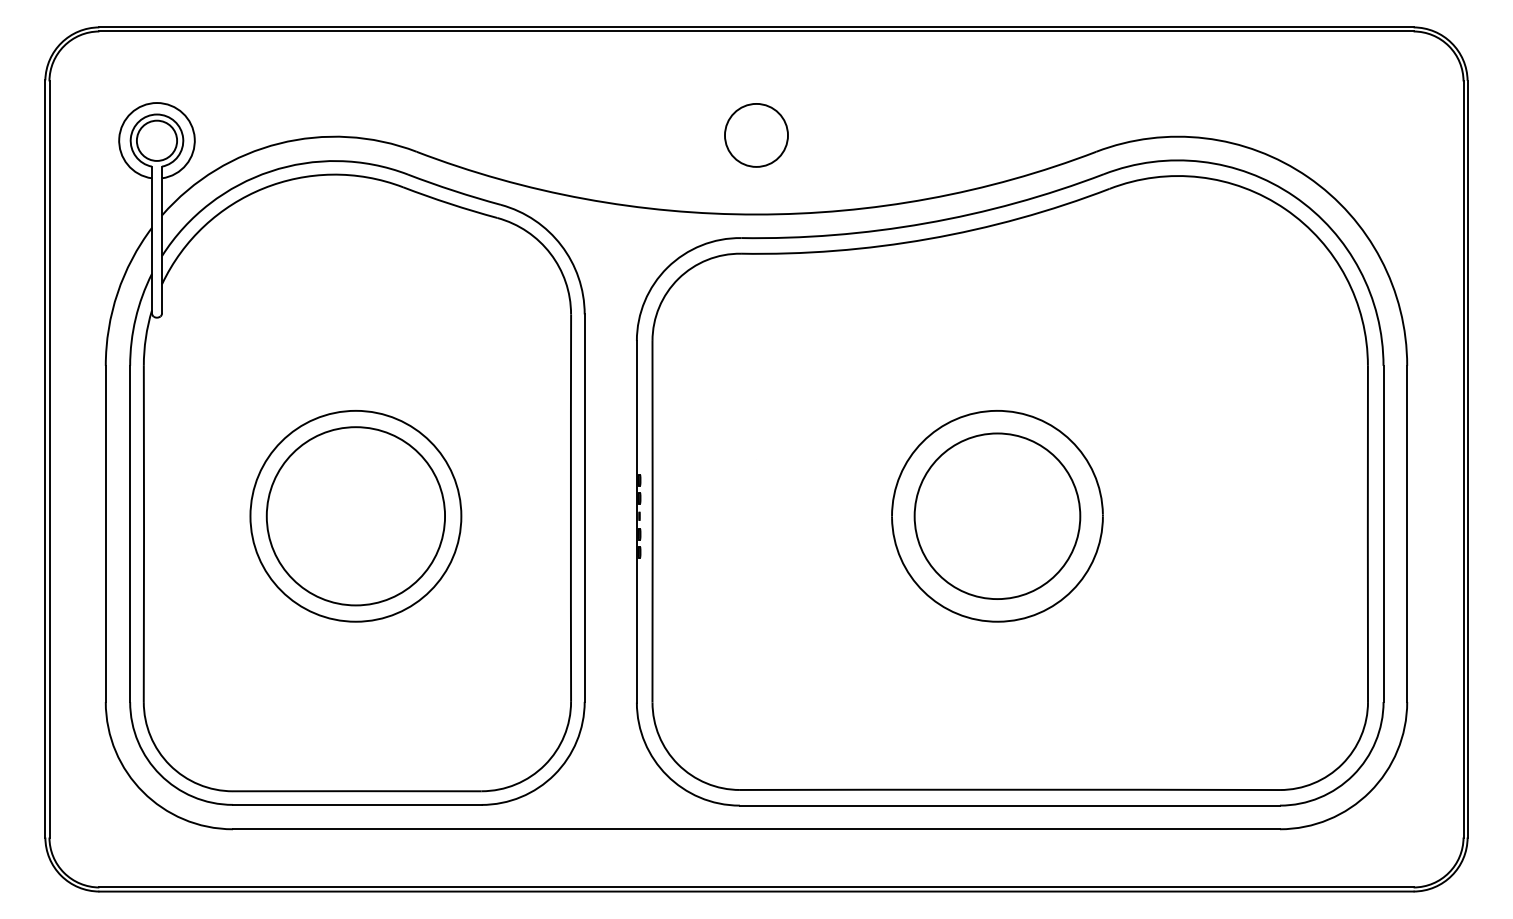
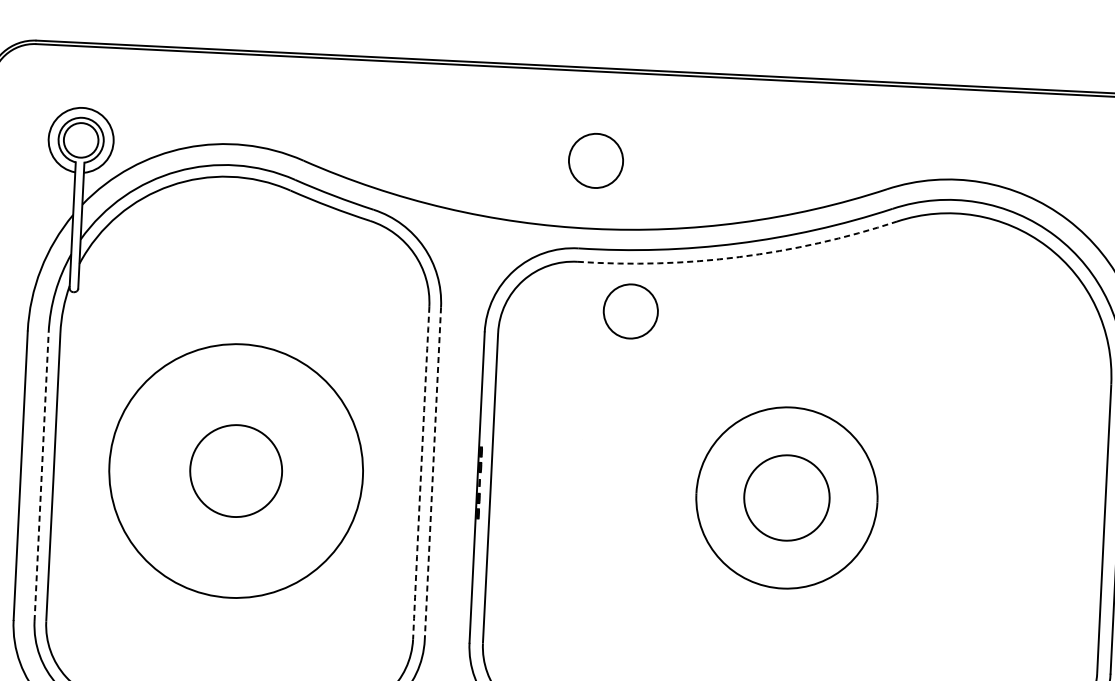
arc: (928, 239) -> (739, 257), solid -> dashed
circle: (805, 308) -> (630, 311), added
arc: (570, 508) -> (420, 473), solid -> dashed
line: (584, 508) -> (432, 473), solid -> dashed
circle: (355, 515) -> (235, 470), size x1.4
circle: (355, 516) -> (235, 471), size x0.6
circle: (997, 516) -> (786, 498), size x0.6
line: (130, 533) -> (41, 476), solid -> dashed

